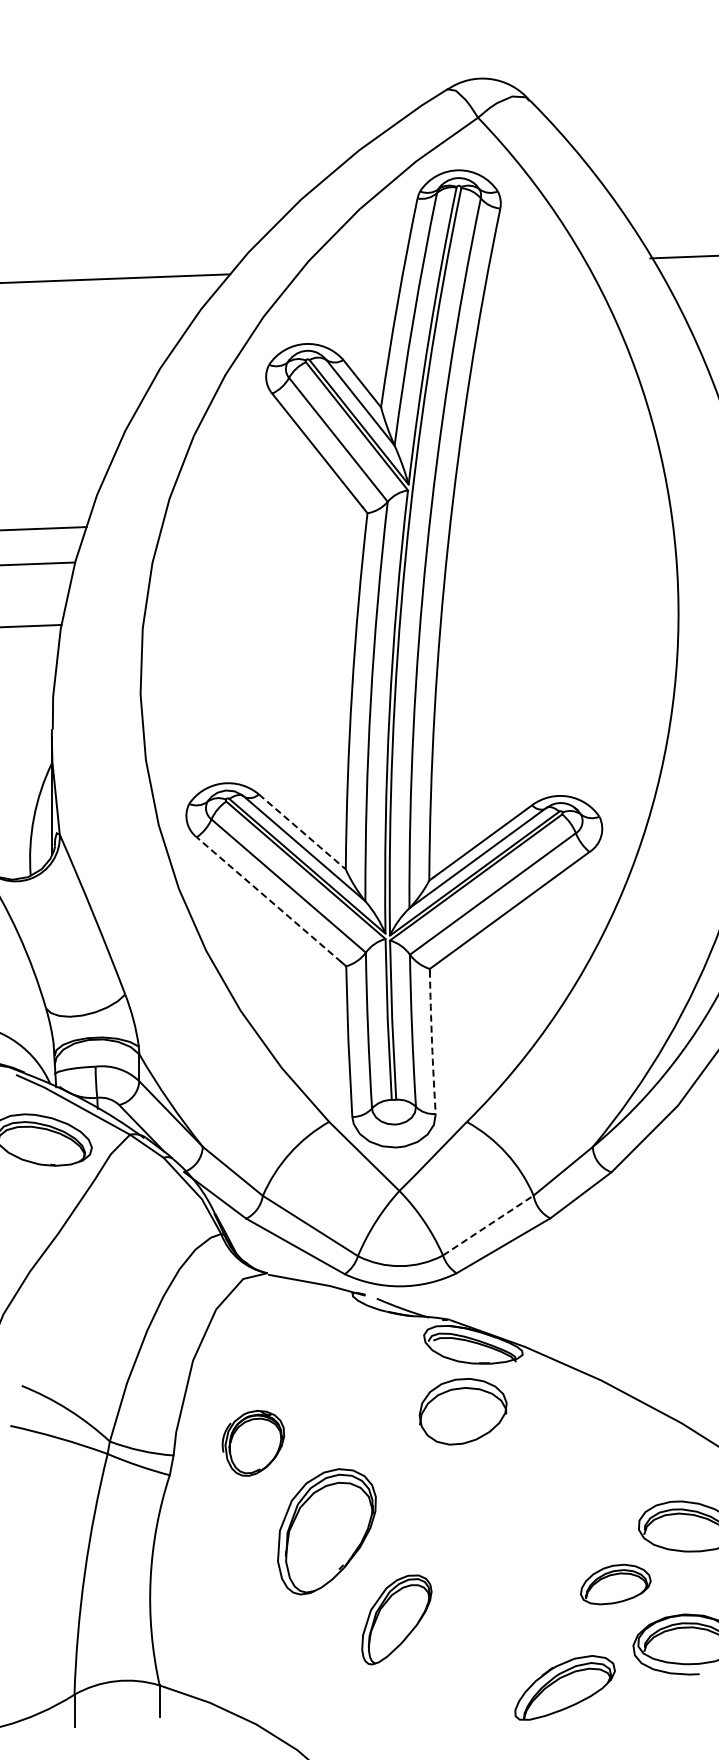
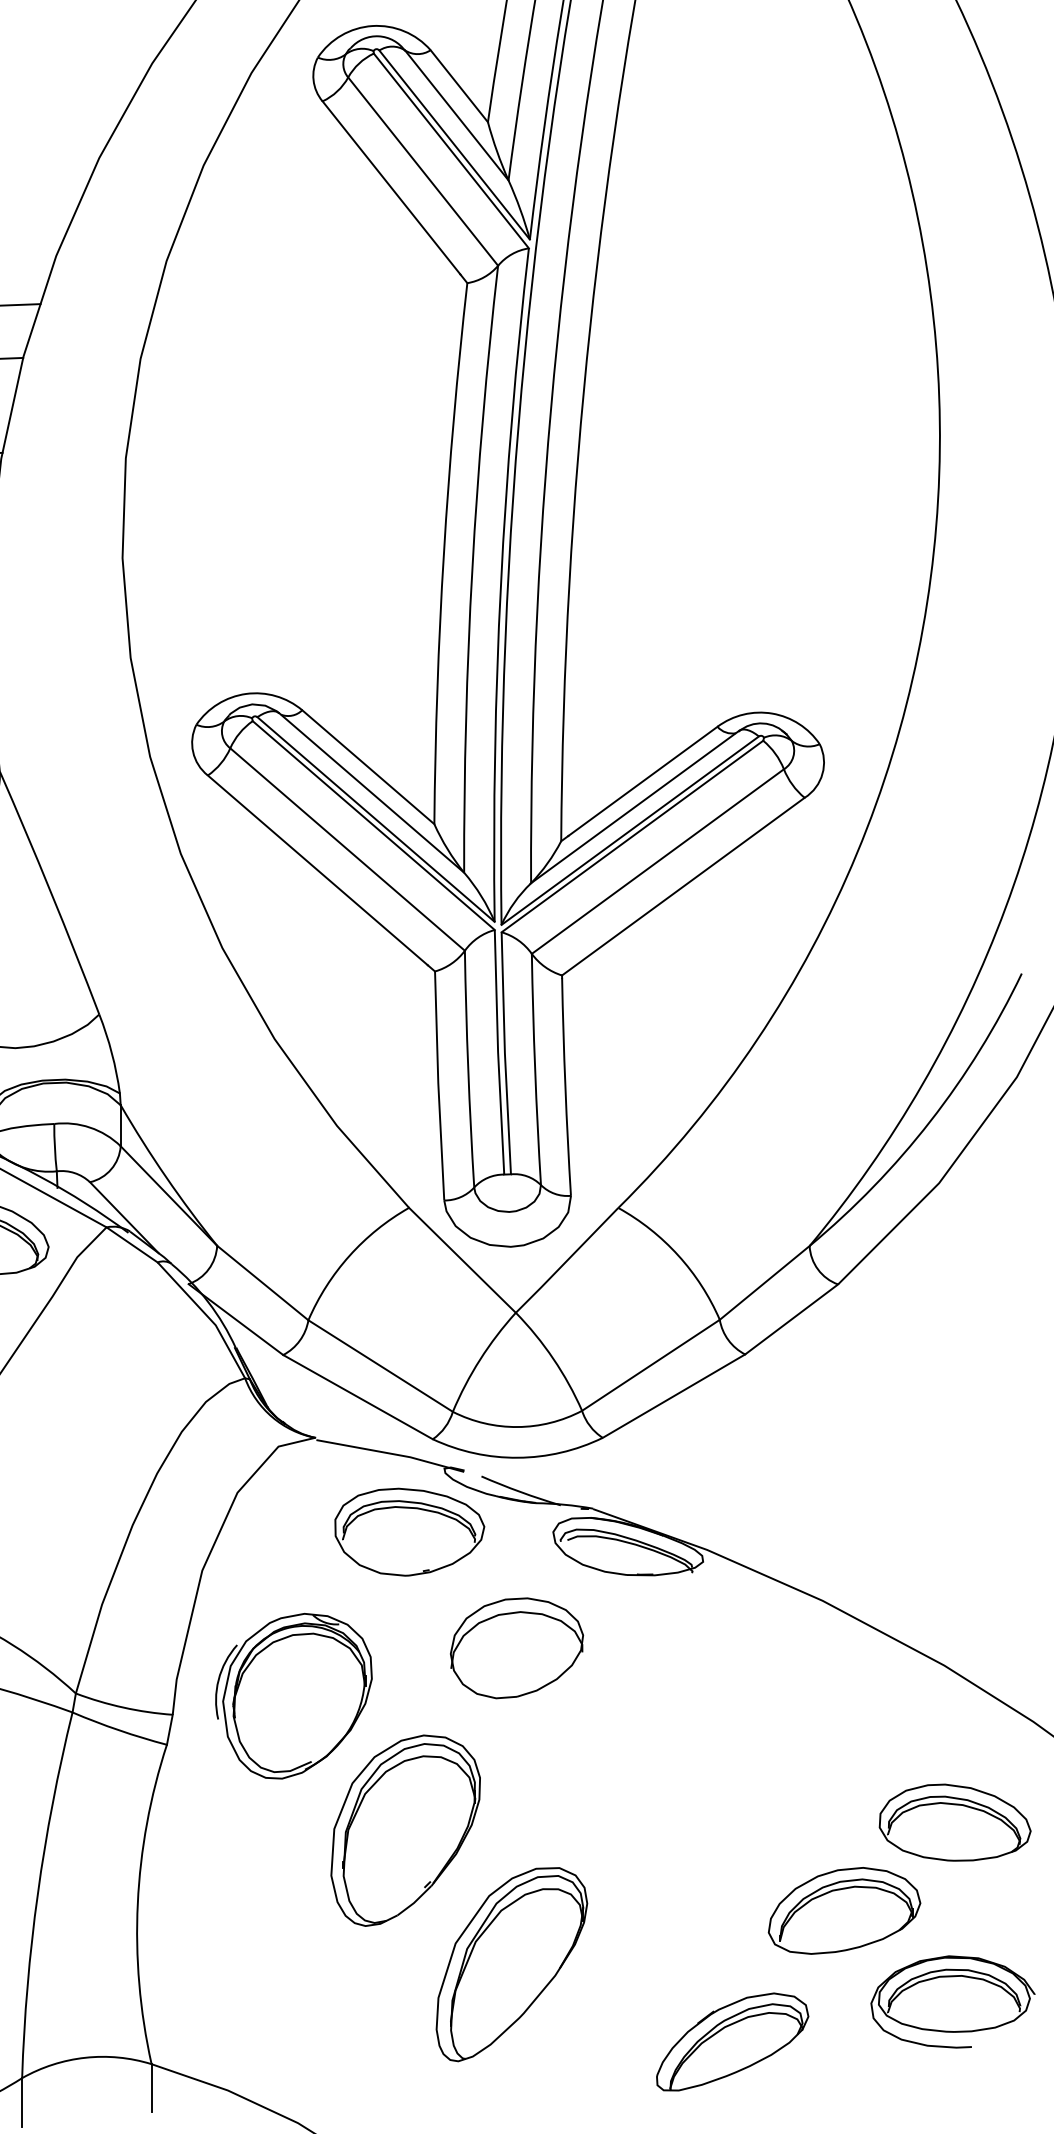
line: (302, 832) -> (368, 768), dashed -> solid
line: (269, 899) -> (318, 869), dashed -> solid
arc: (432, 1042) -> (566, 1087), dashed -> solid
line: (488, 1225) -> (651, 1365), dashed -> solid
part: (329, 1334) -> (409, 1530), added
part: (462, 1411) -> (515, 1647), moved
part: (253, 1443) -> (294, 1696), size x1.67
part: (615, 1584) -> (844, 1910), size x1.43
part: (396, 1619) -> (511, 1963), size x1.43
part: (564, 1687) -> (731, 2041), moved

